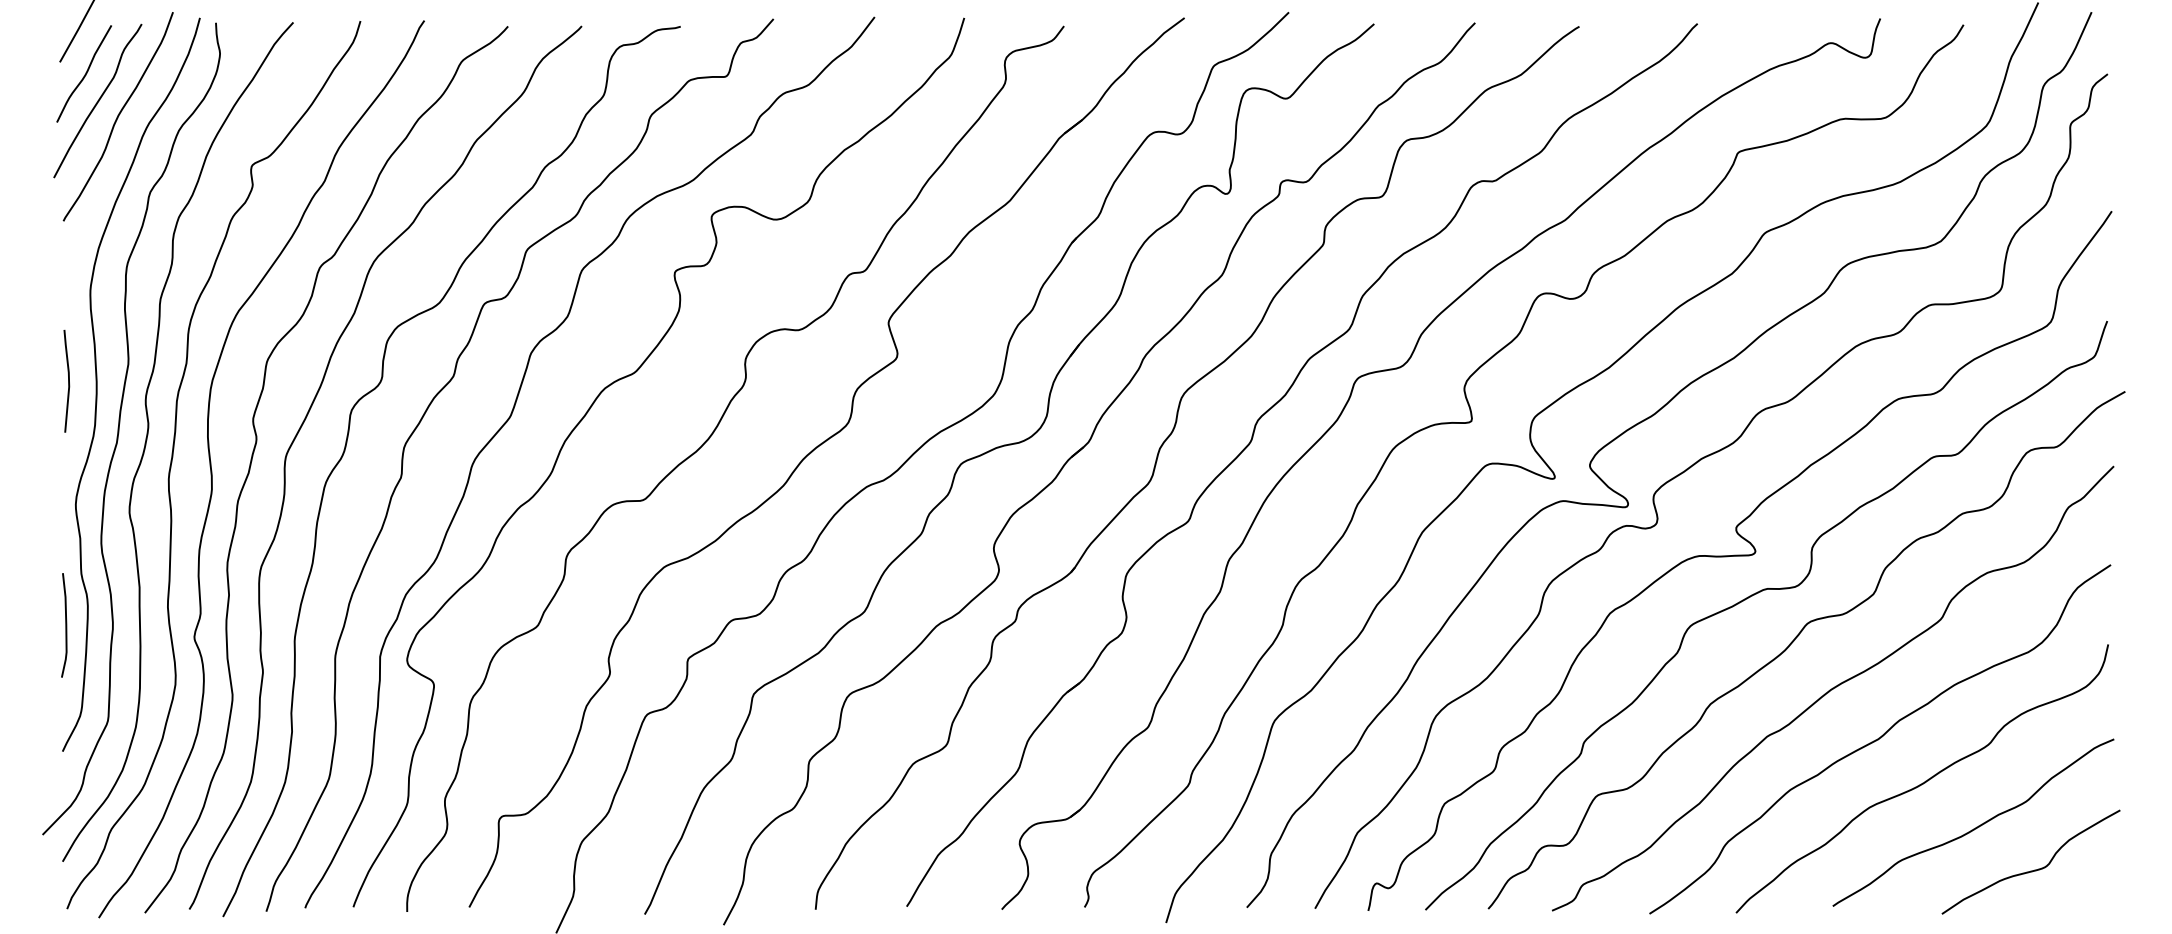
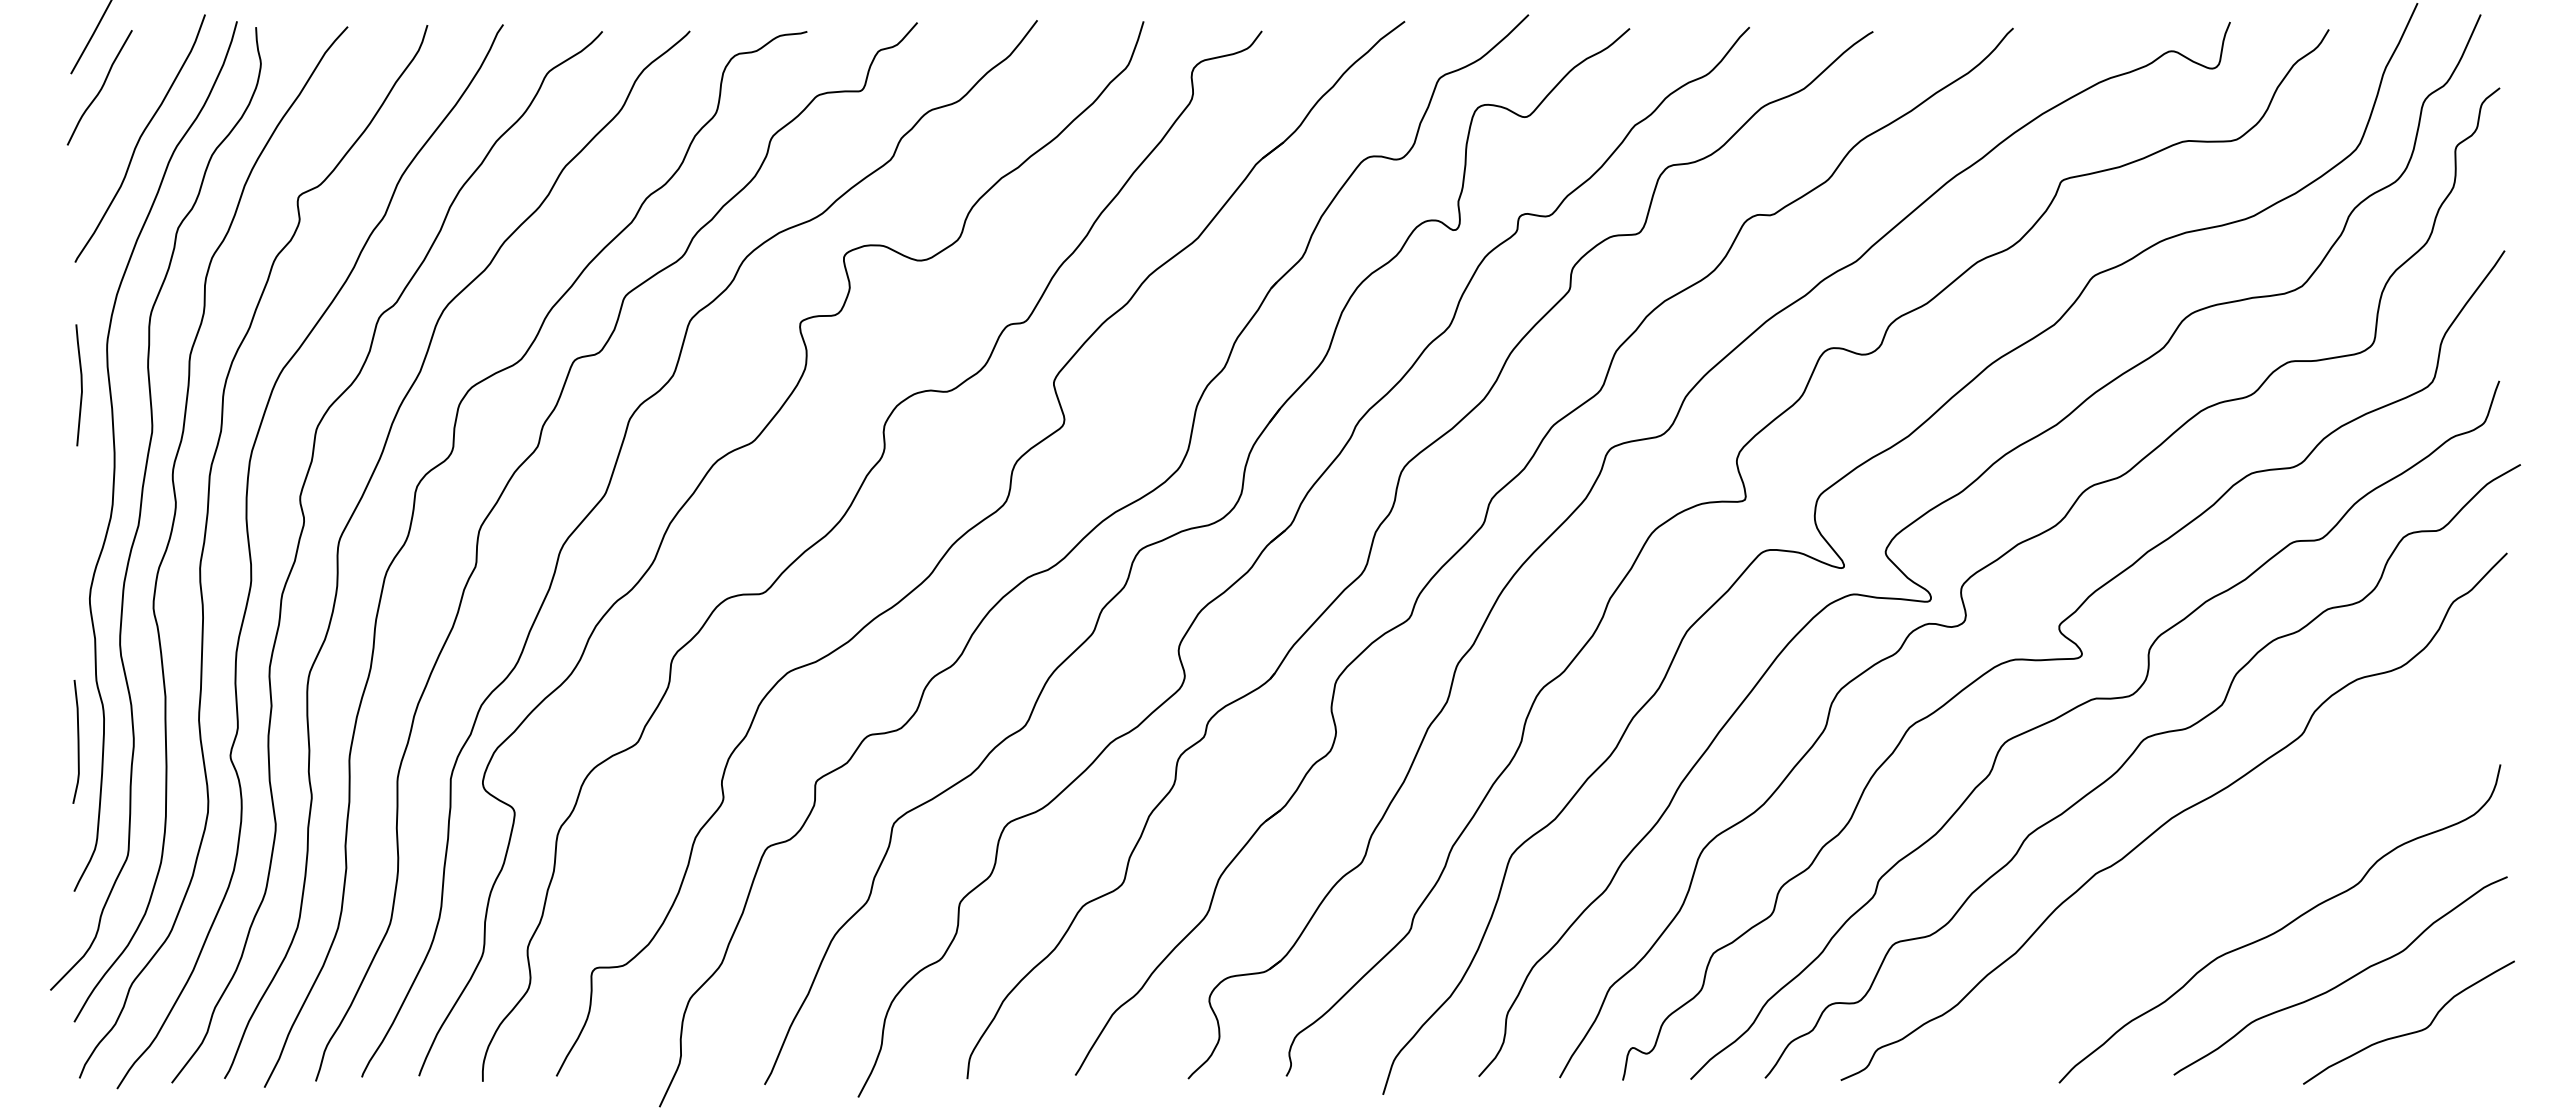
curve: (97, 100) -> (115, 119), removed
line: (67, 381) -> (80, 385), moved
curve: (1879, 738) -> (2229, 876), removed

